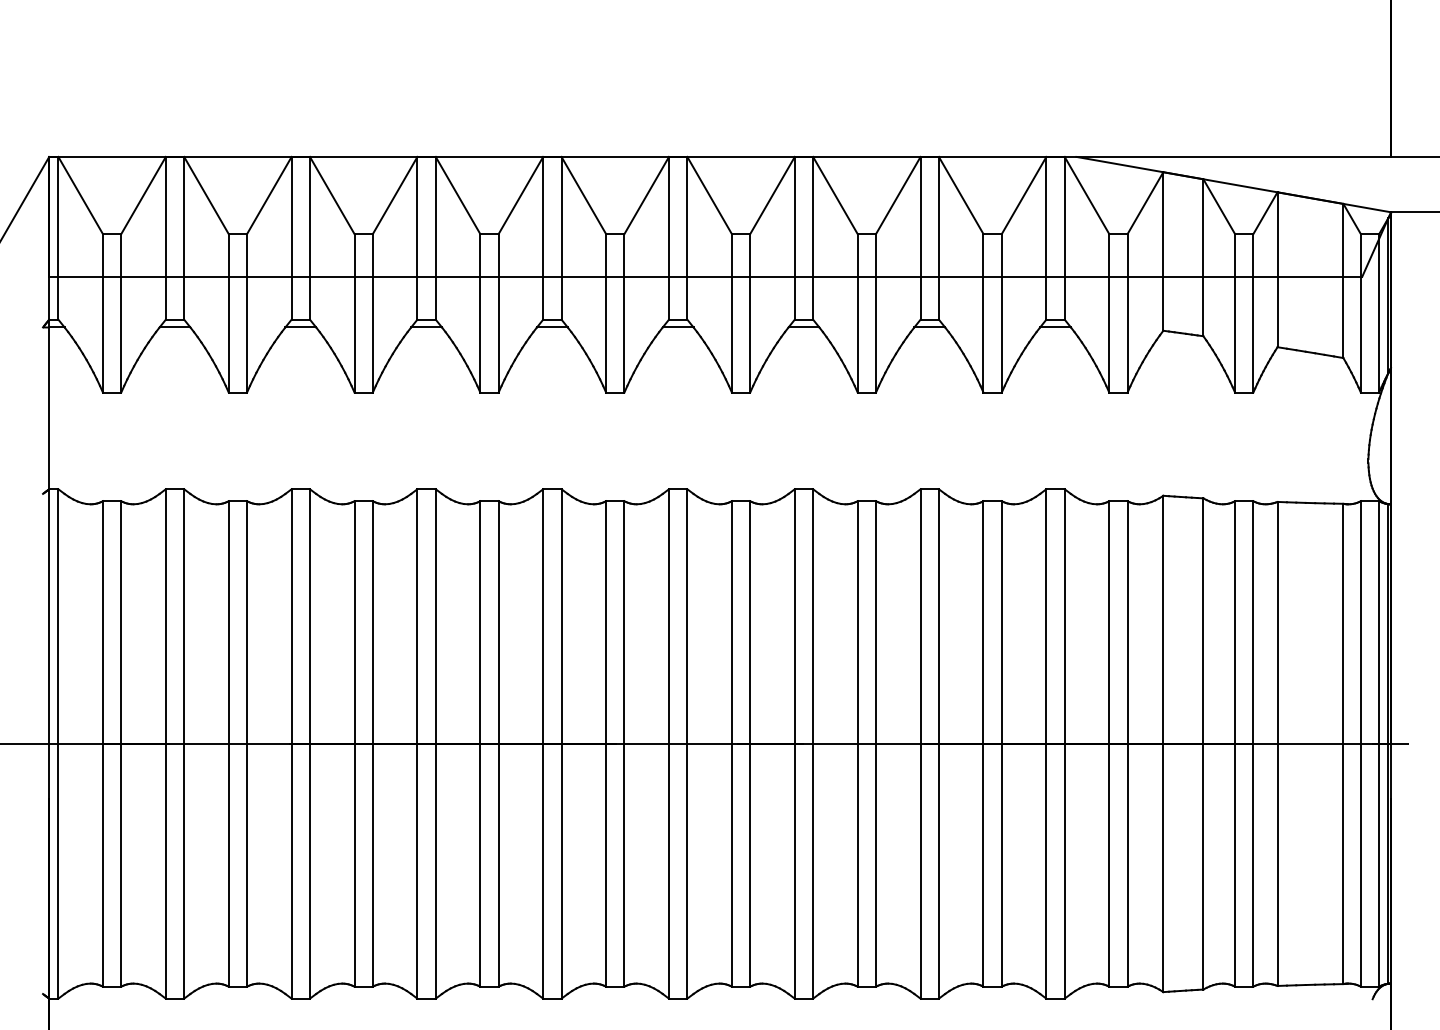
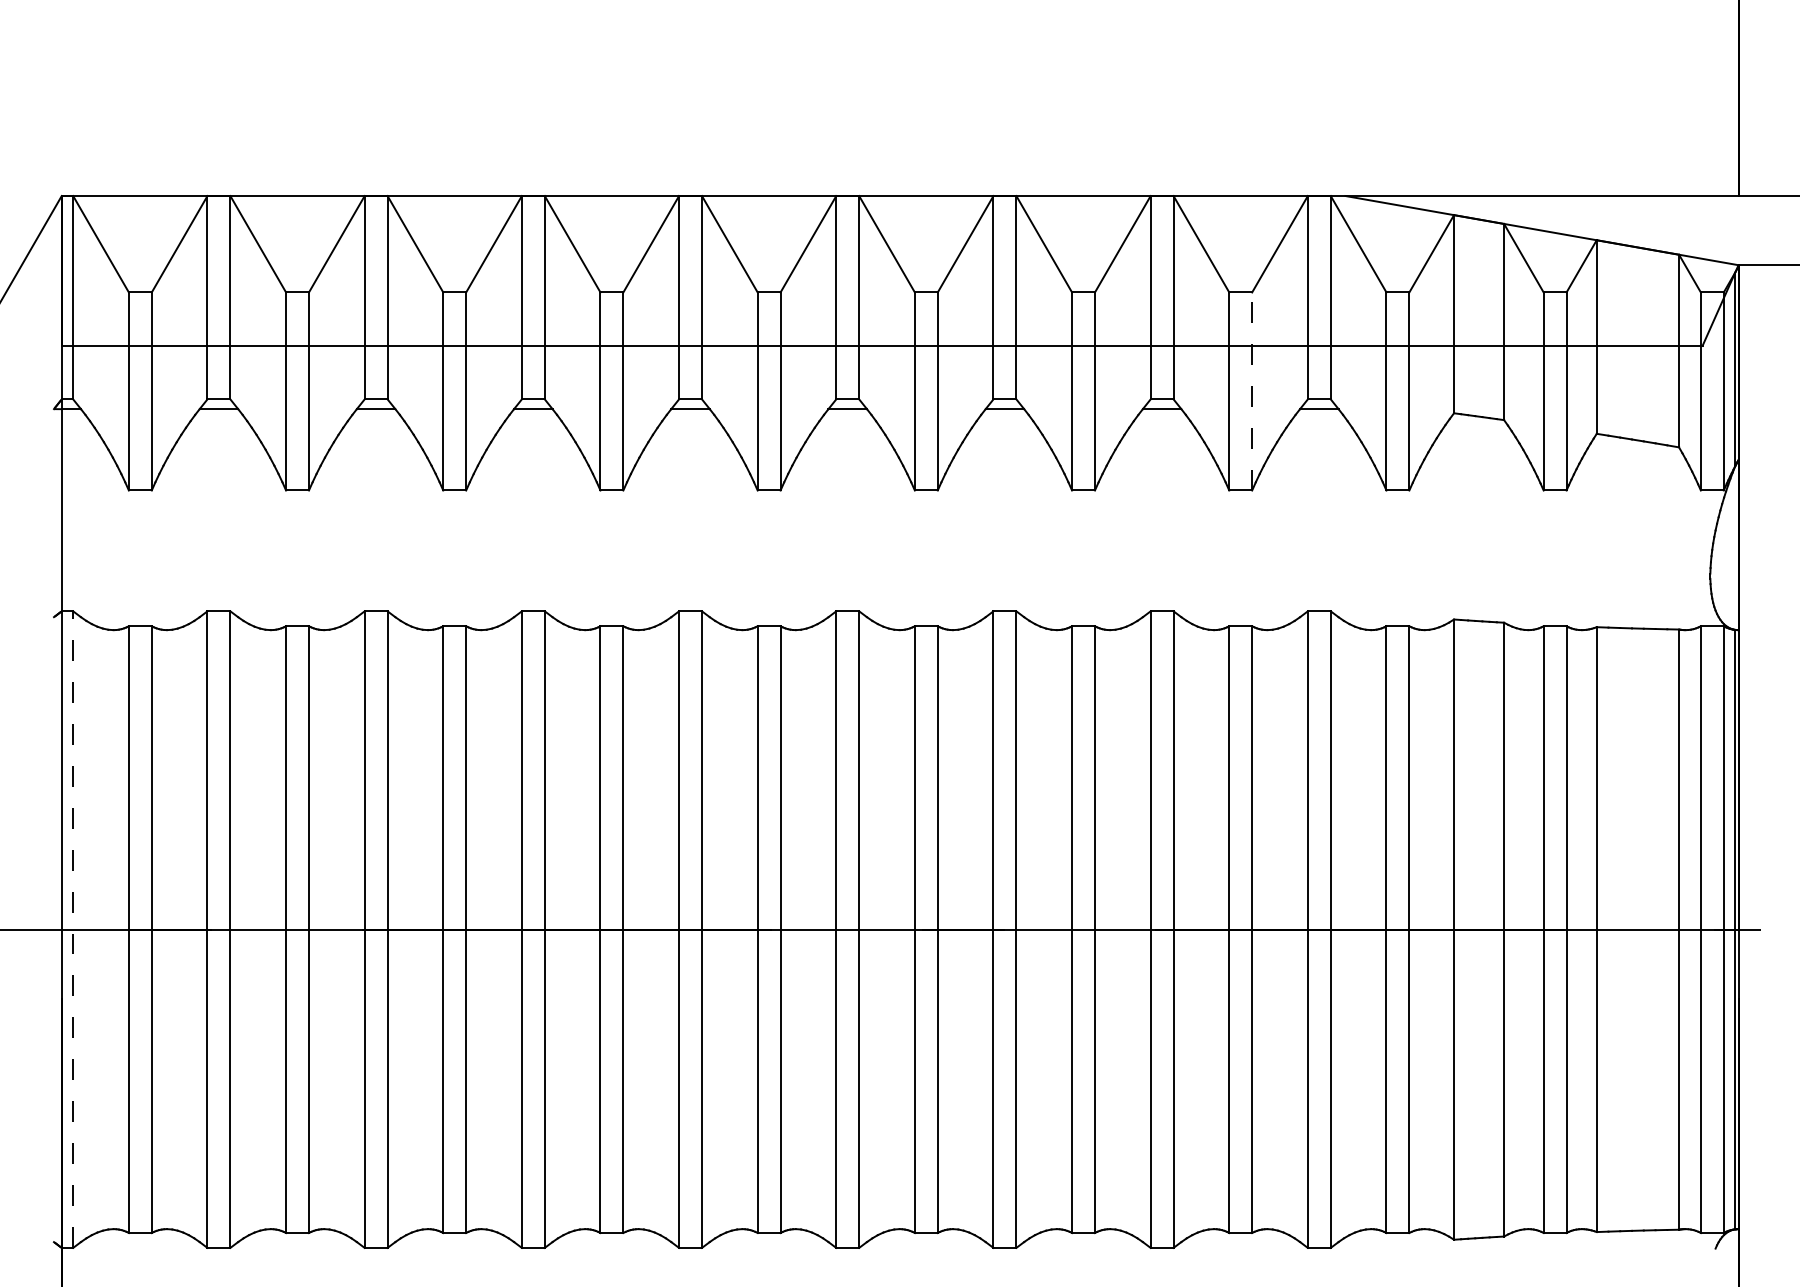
line: (1002, 312) -> (1252, 390), solid -> dashed
line: (58, 743) -> (73, 929), solid -> dashed

